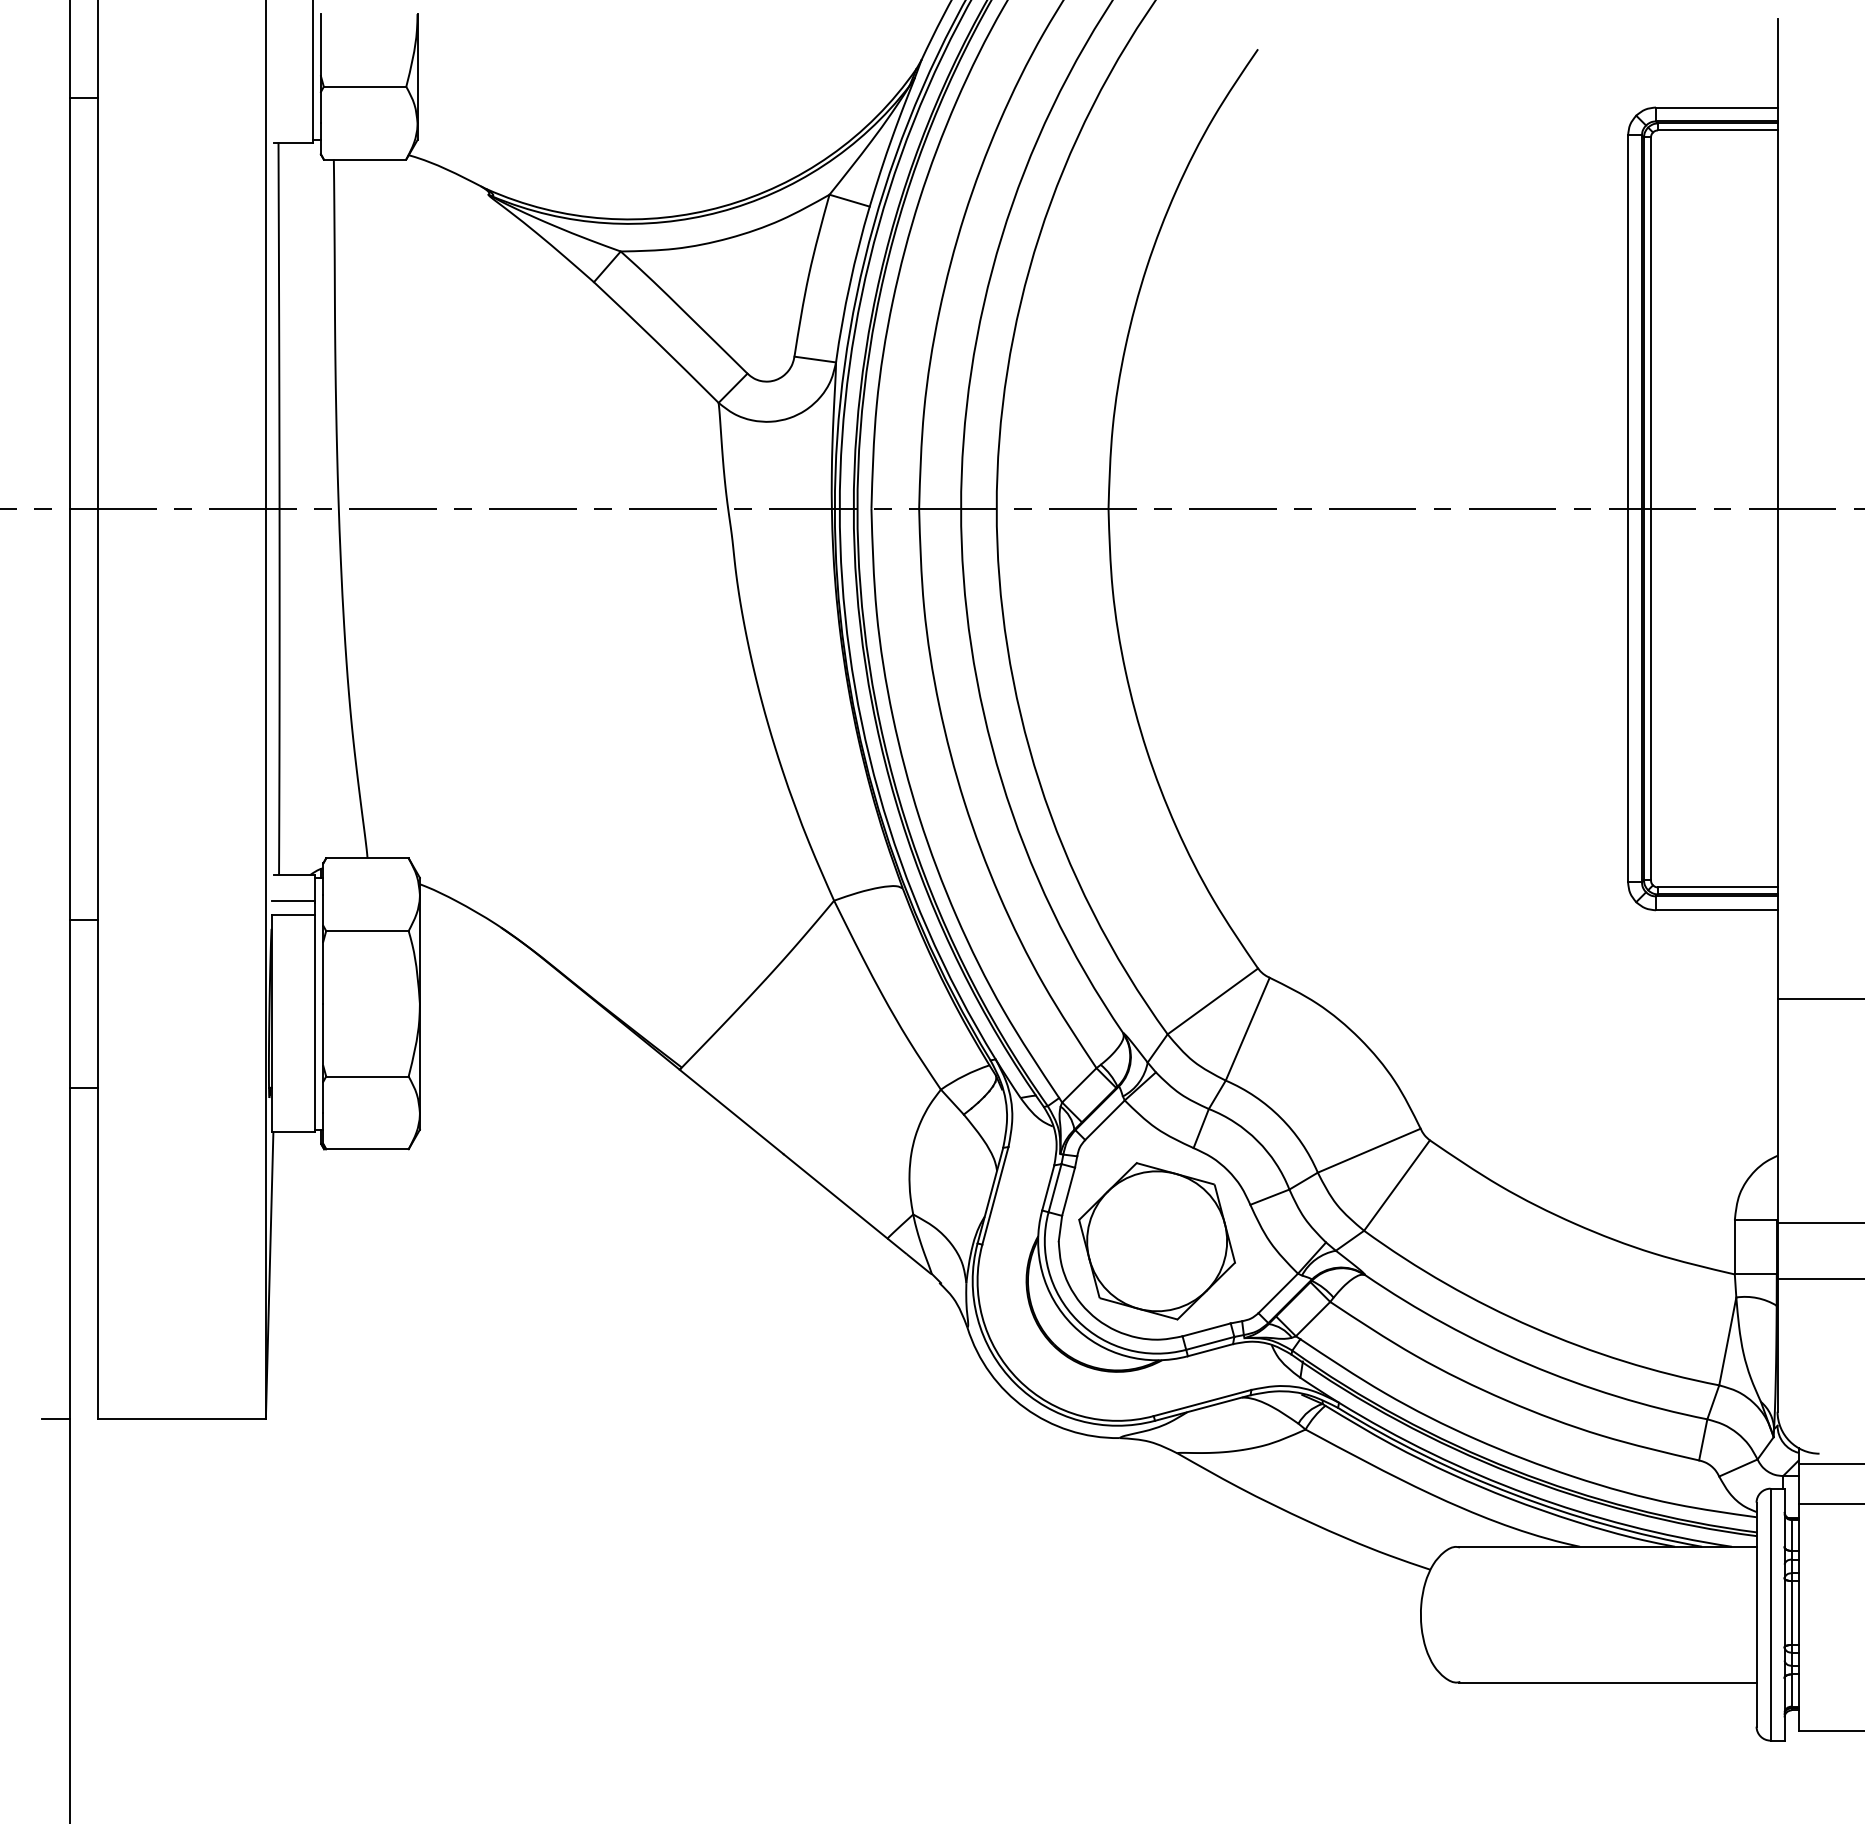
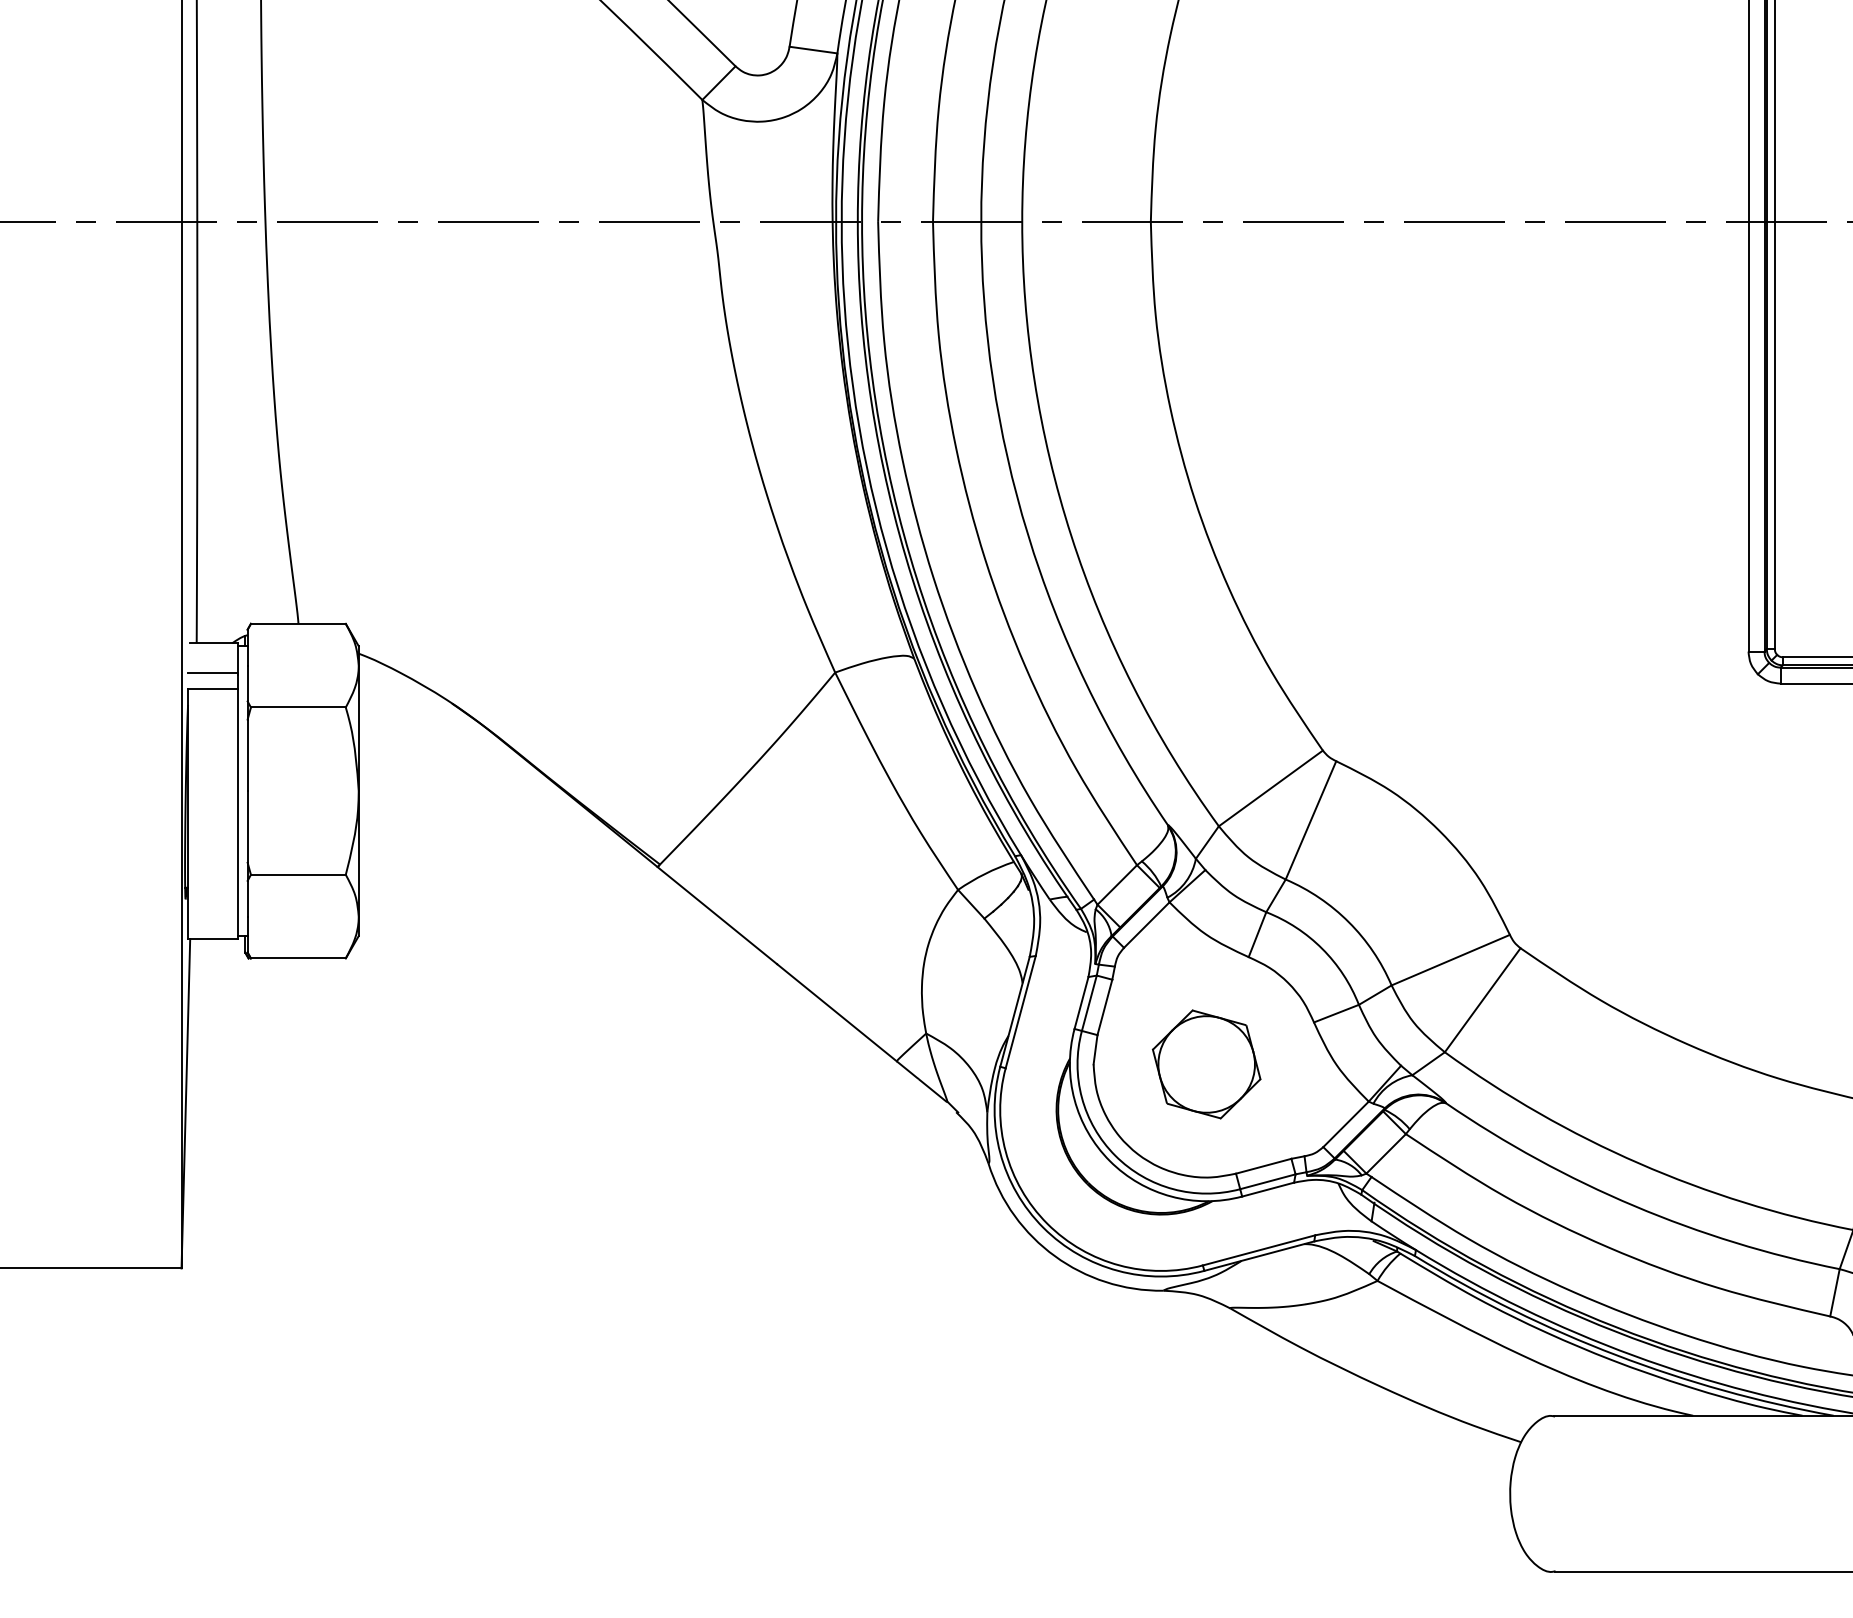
part: (1156, 1241) -> (1206, 1064), size x0.6

